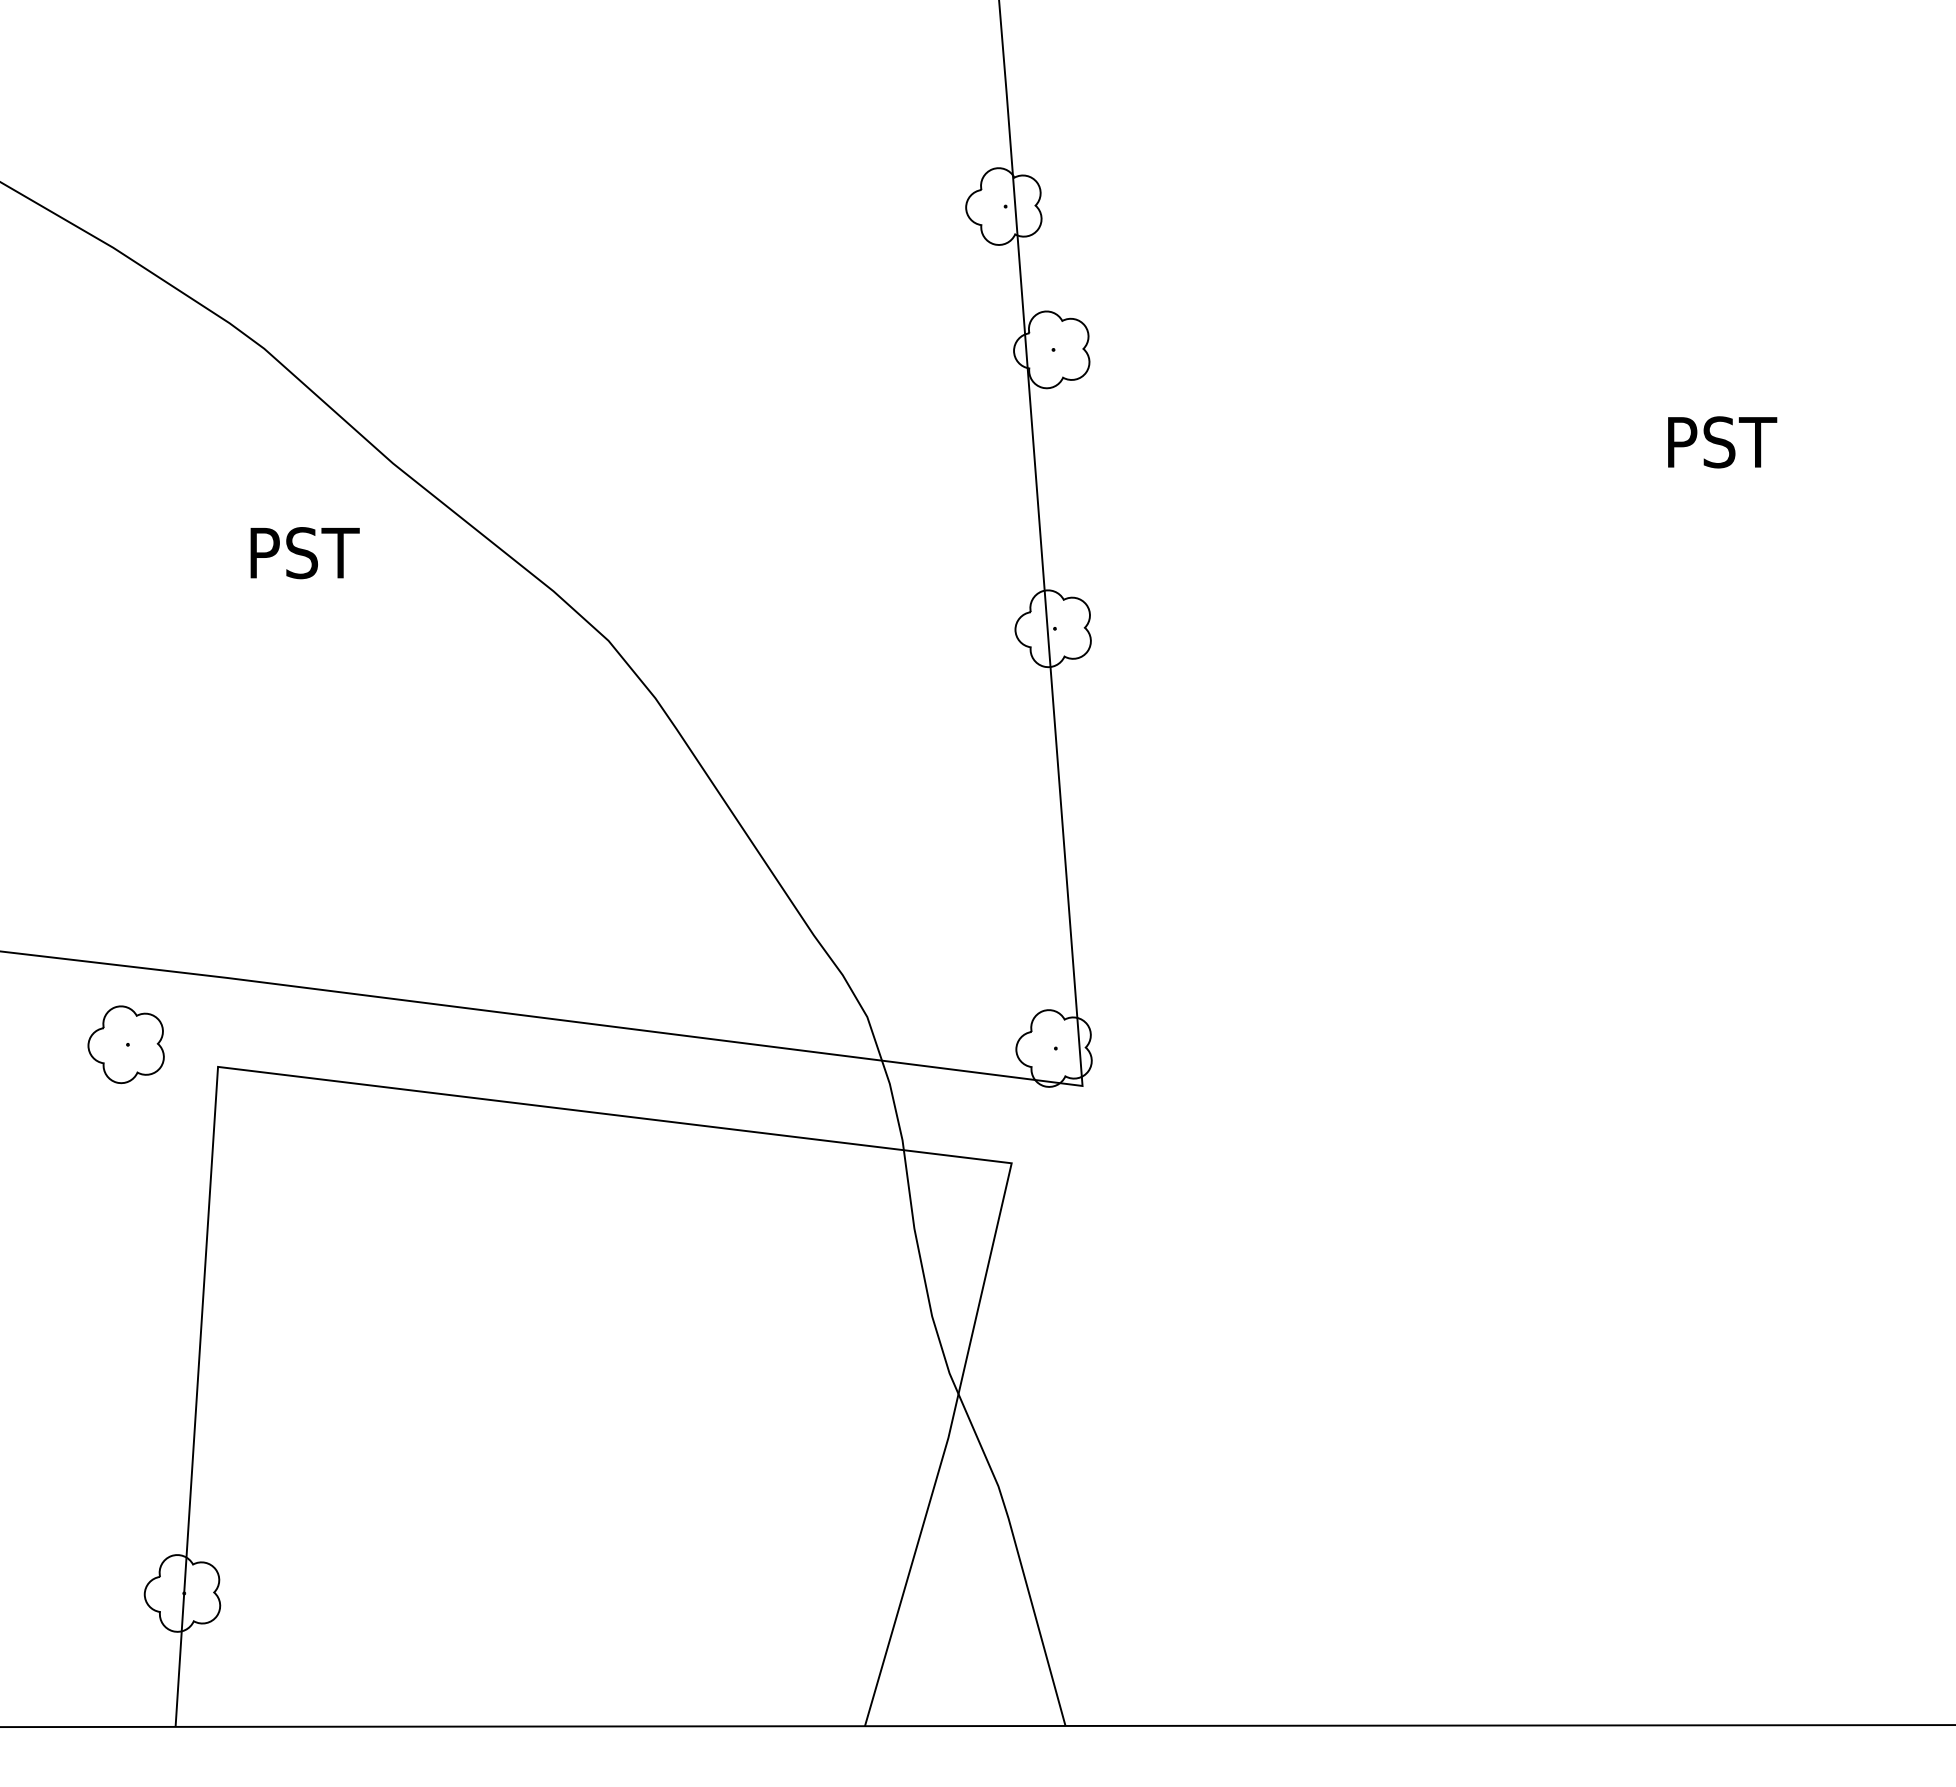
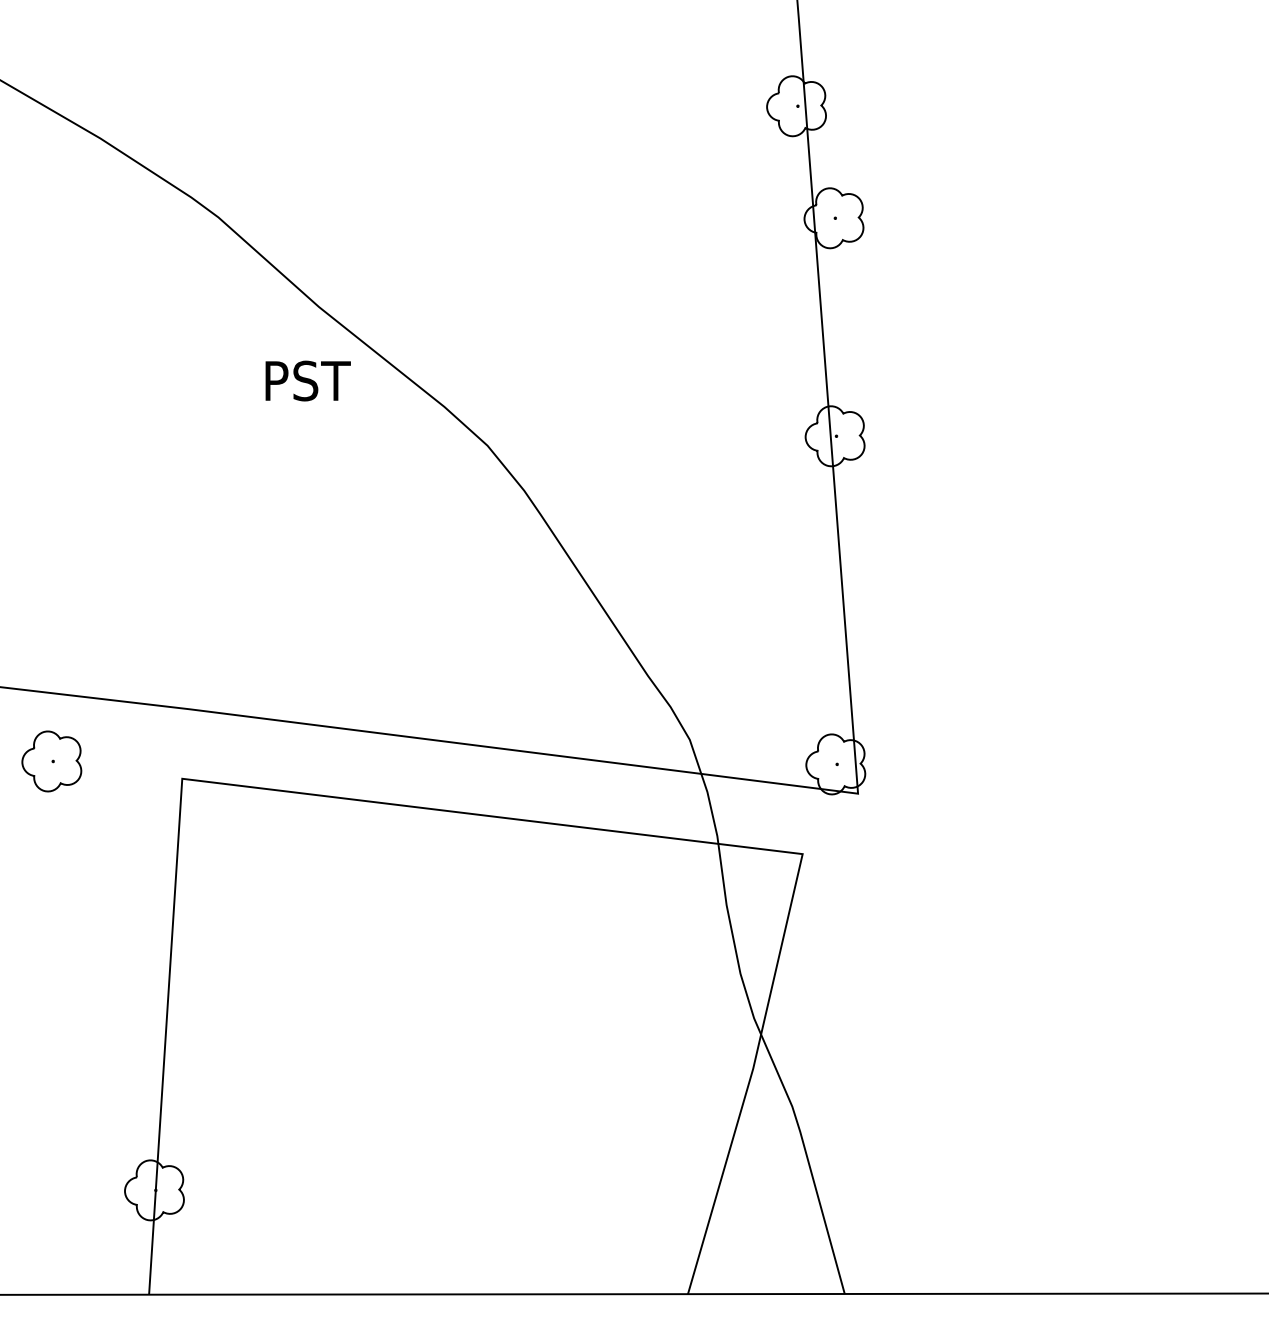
text: (304, 553) -> (307, 381), moved
part: (125, 1044) -> (51, 761), moved

